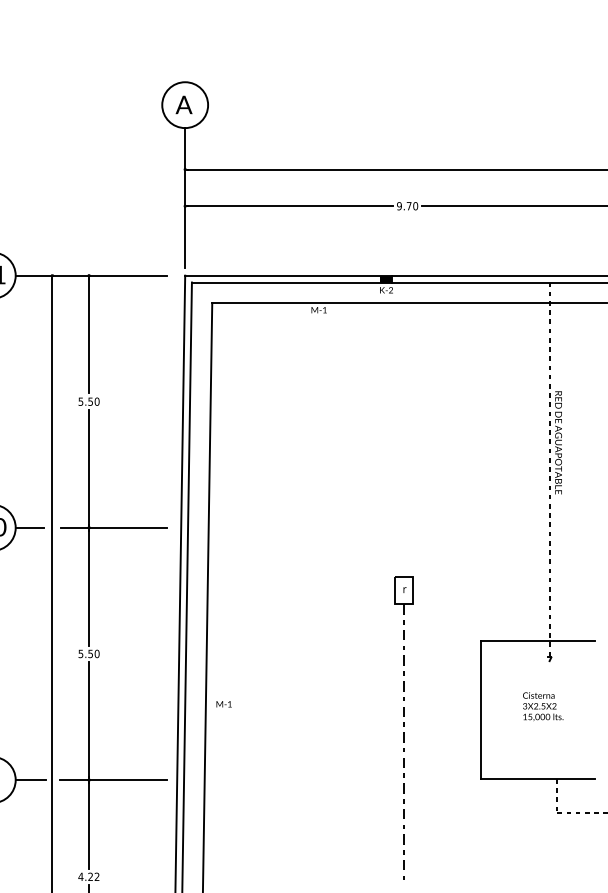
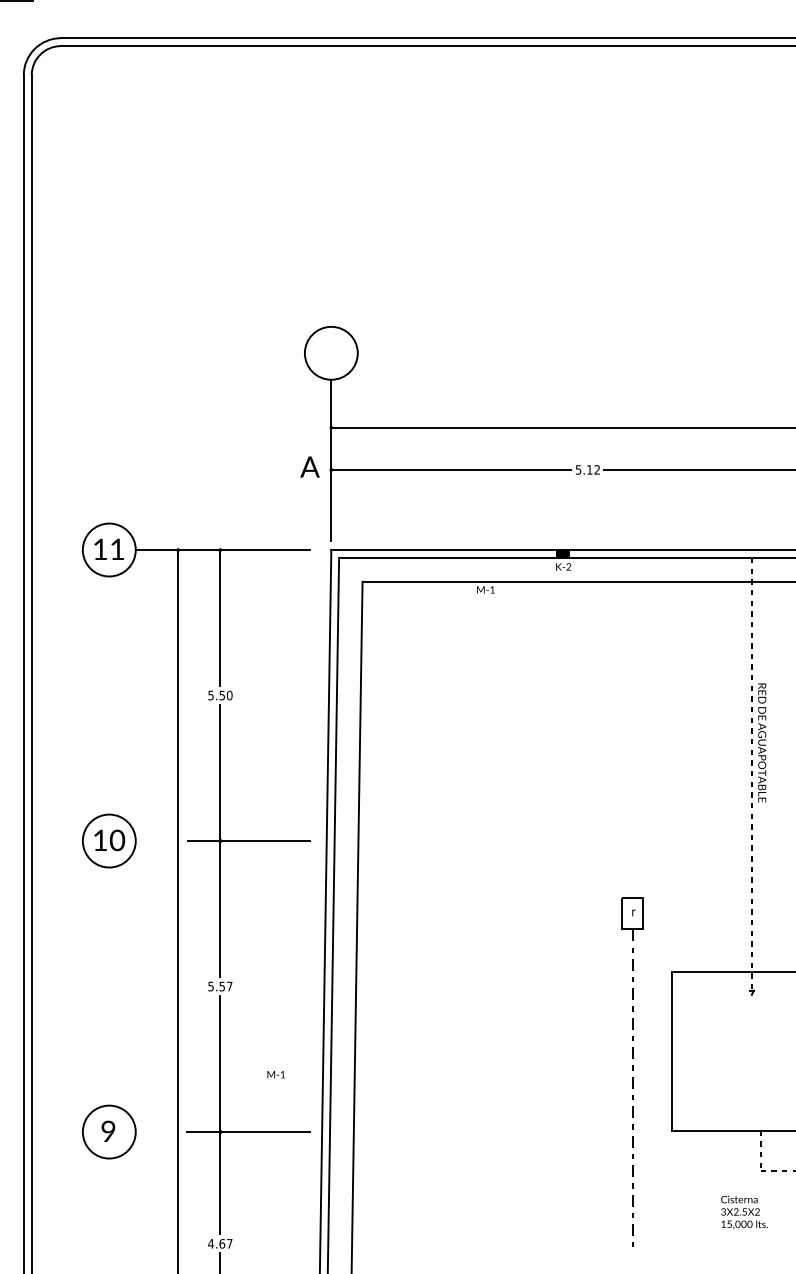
text: (183, 104) -> (309, 466), moved
text: (407, 205) -> (587, 469), 9.70 -> 5.12
line: (29, 528) -> (151, 841), removed
text: (96, 653) -> (229, 986), 5.50 -> 5.57
text: (223, 704) -> (275, 1074), moved
text: (543, 706) -> (744, 1212), moved
part: (403, 727) -> (632, 1071), moved
line: (30, 780) -> (152, 1132), removed
text: (93, 876) -> (225, 1243), 4.22 -> 4.67

